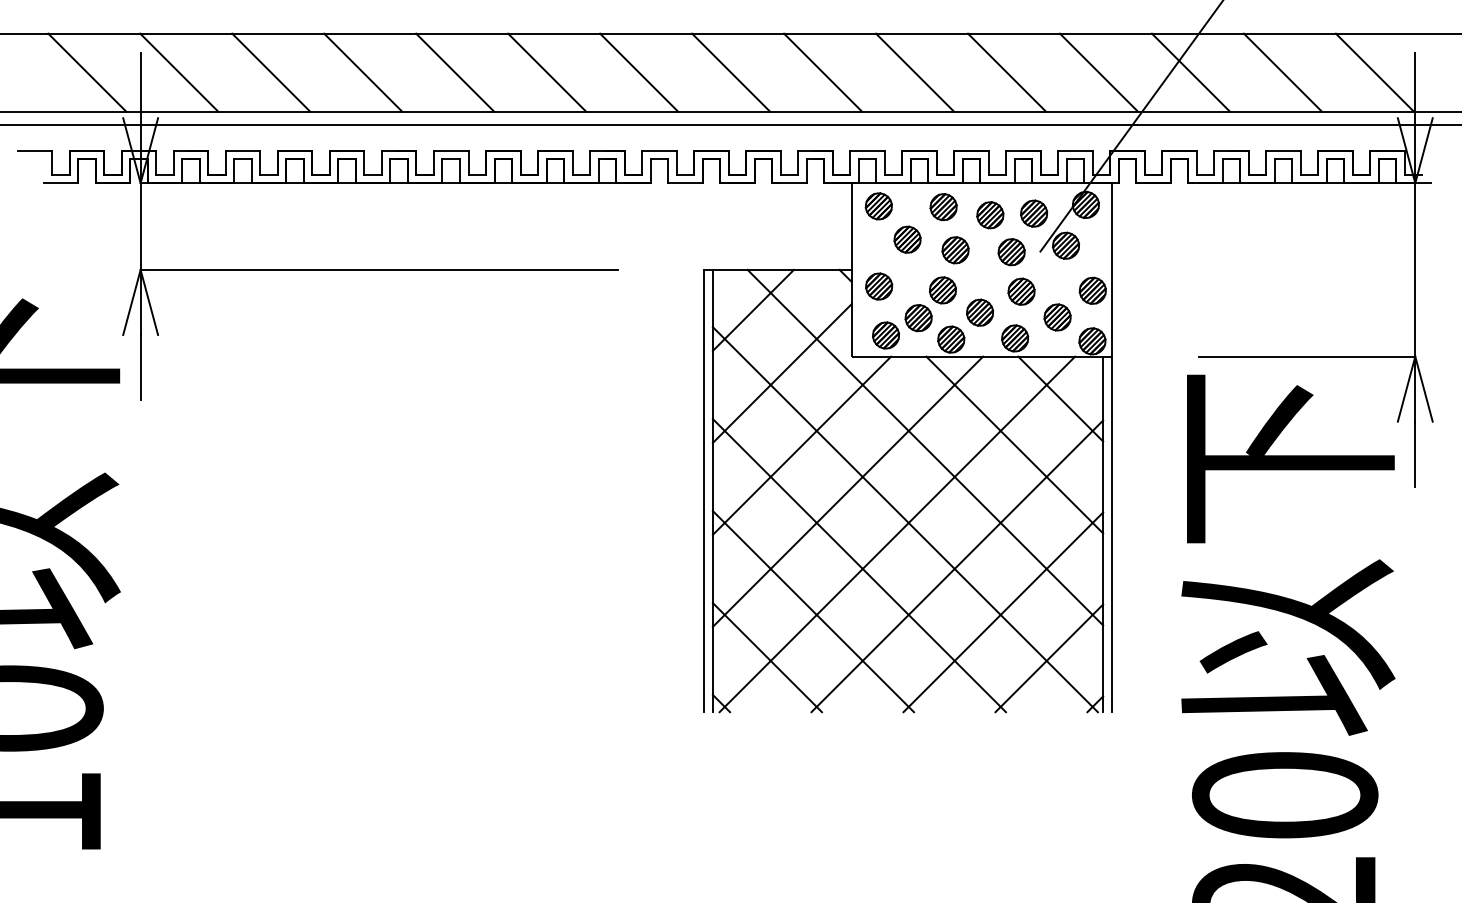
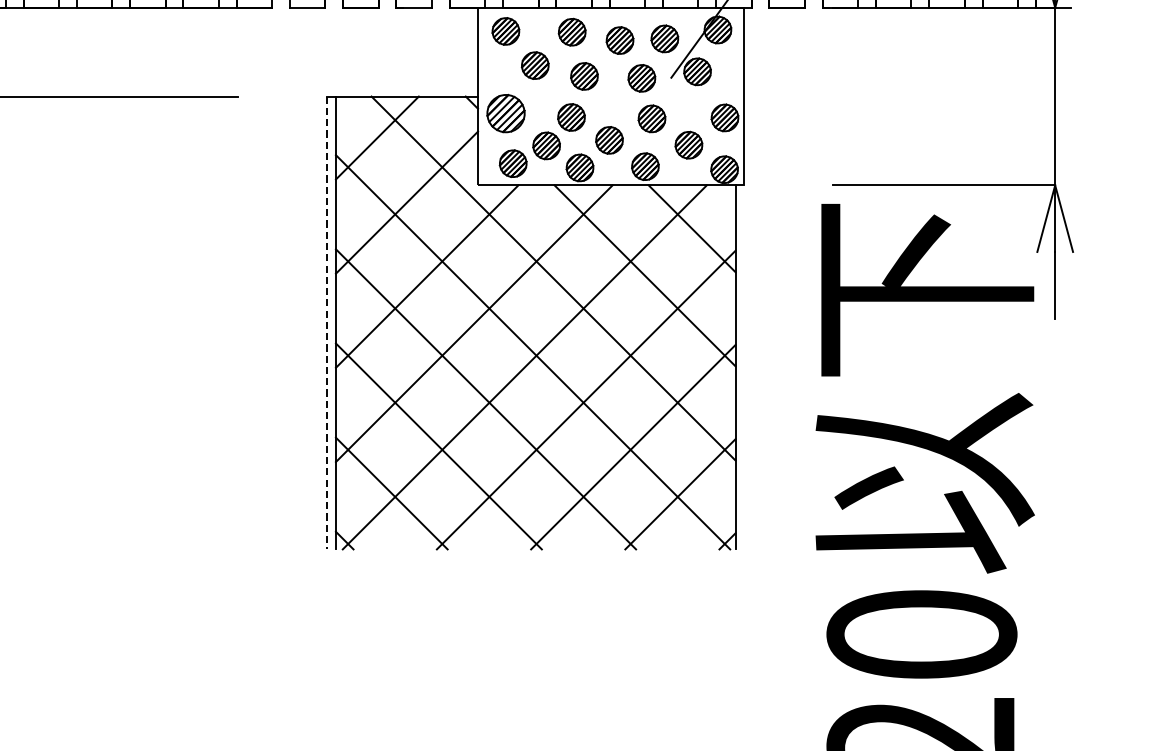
part: (879, 286) -> (506, 113), size x1.4
line: (704, 491) -> (327, 323), solid -> dashed
line: (1111, 534) -> (744, 367), removed

